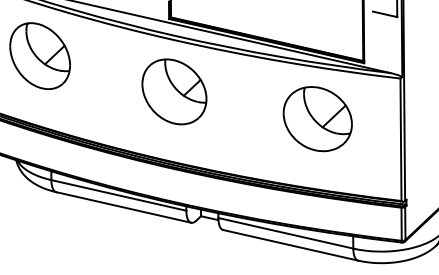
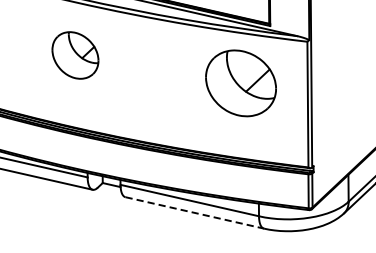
part: (174, 91) -> (75, 55), size x0.7
part: (317, 119) -> (240, 83), moved
line: (291, 245) -> (195, 213), solid -> dashed

